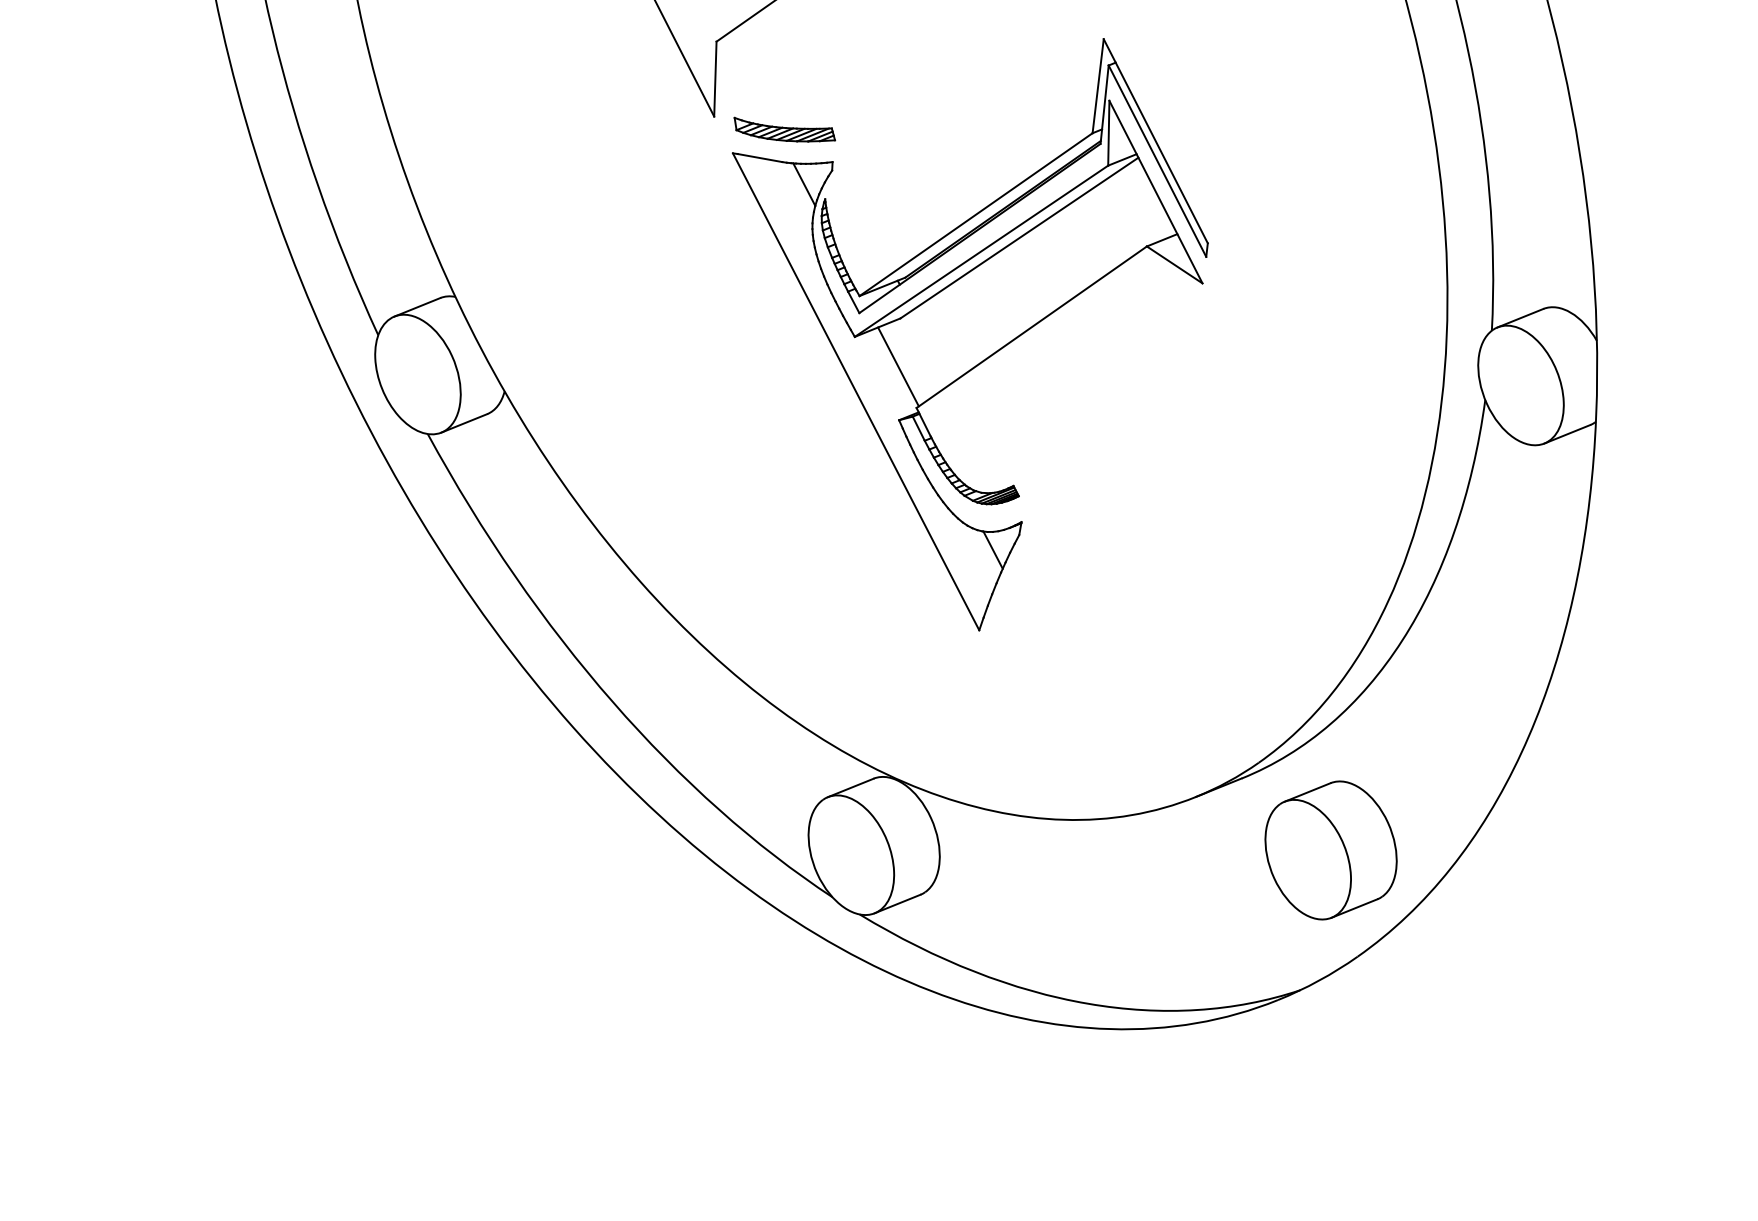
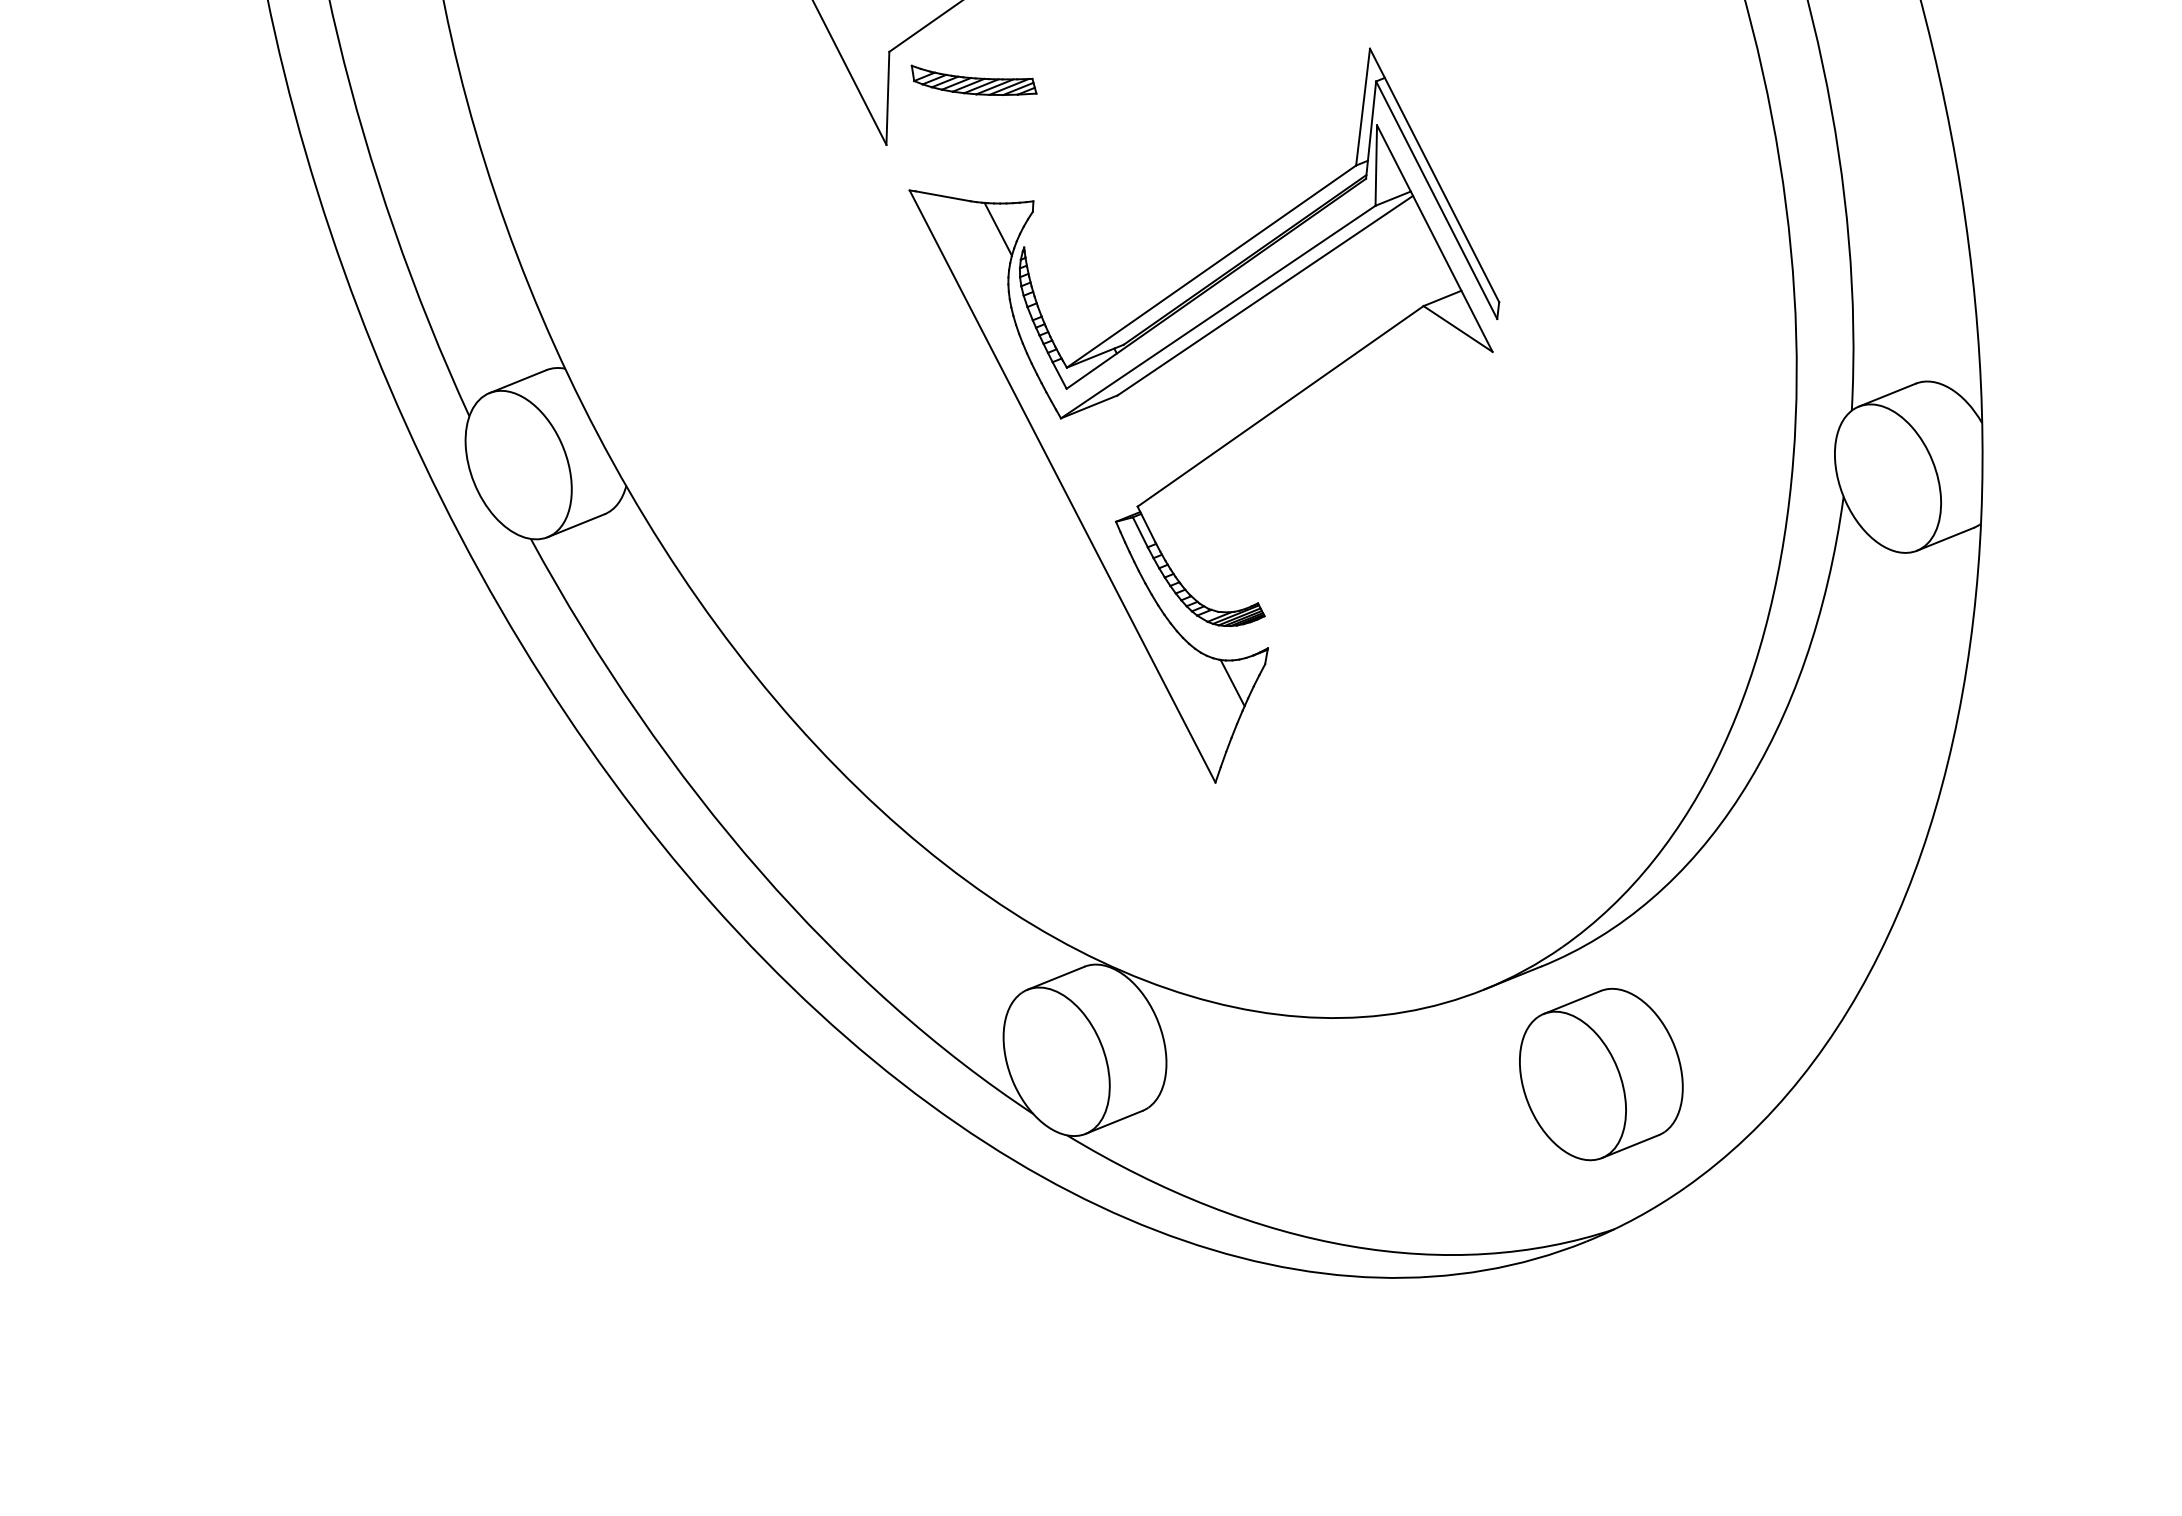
part: (784, 129) -> (973, 80), moved
line: (898, 366) -> (1115, 455), removed
part: (1330, 850) -> (1600, 1074), moved

